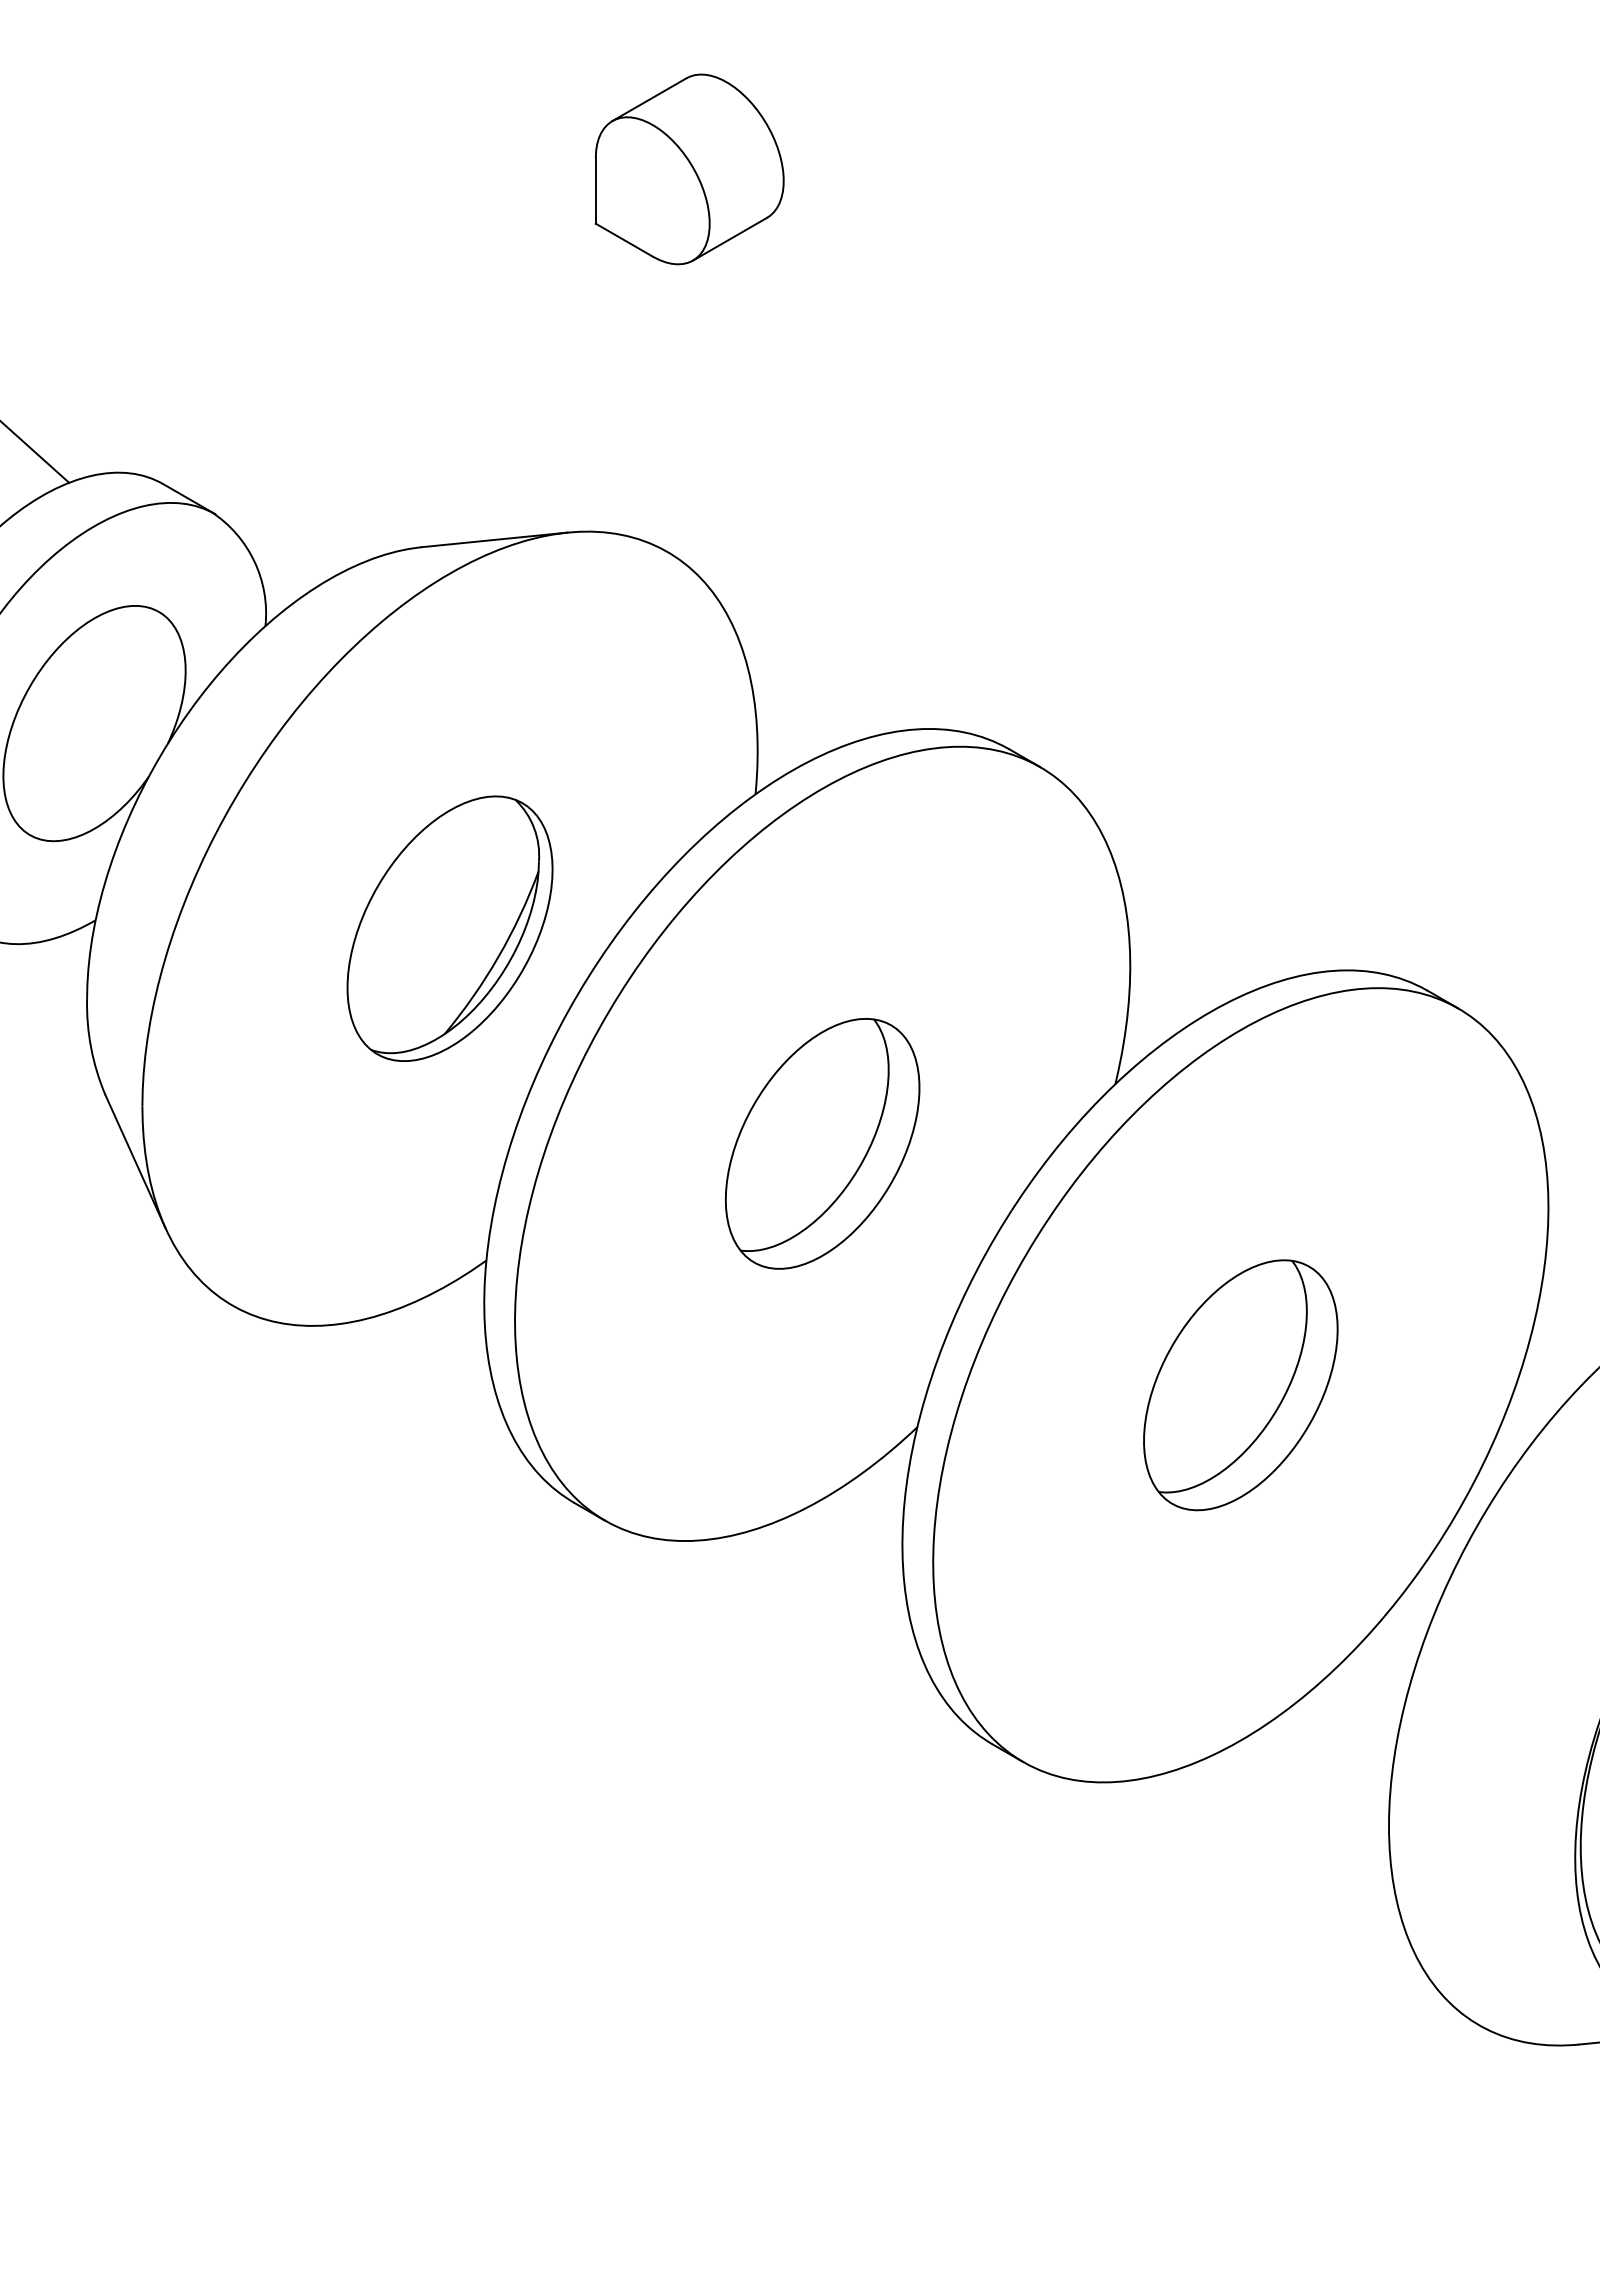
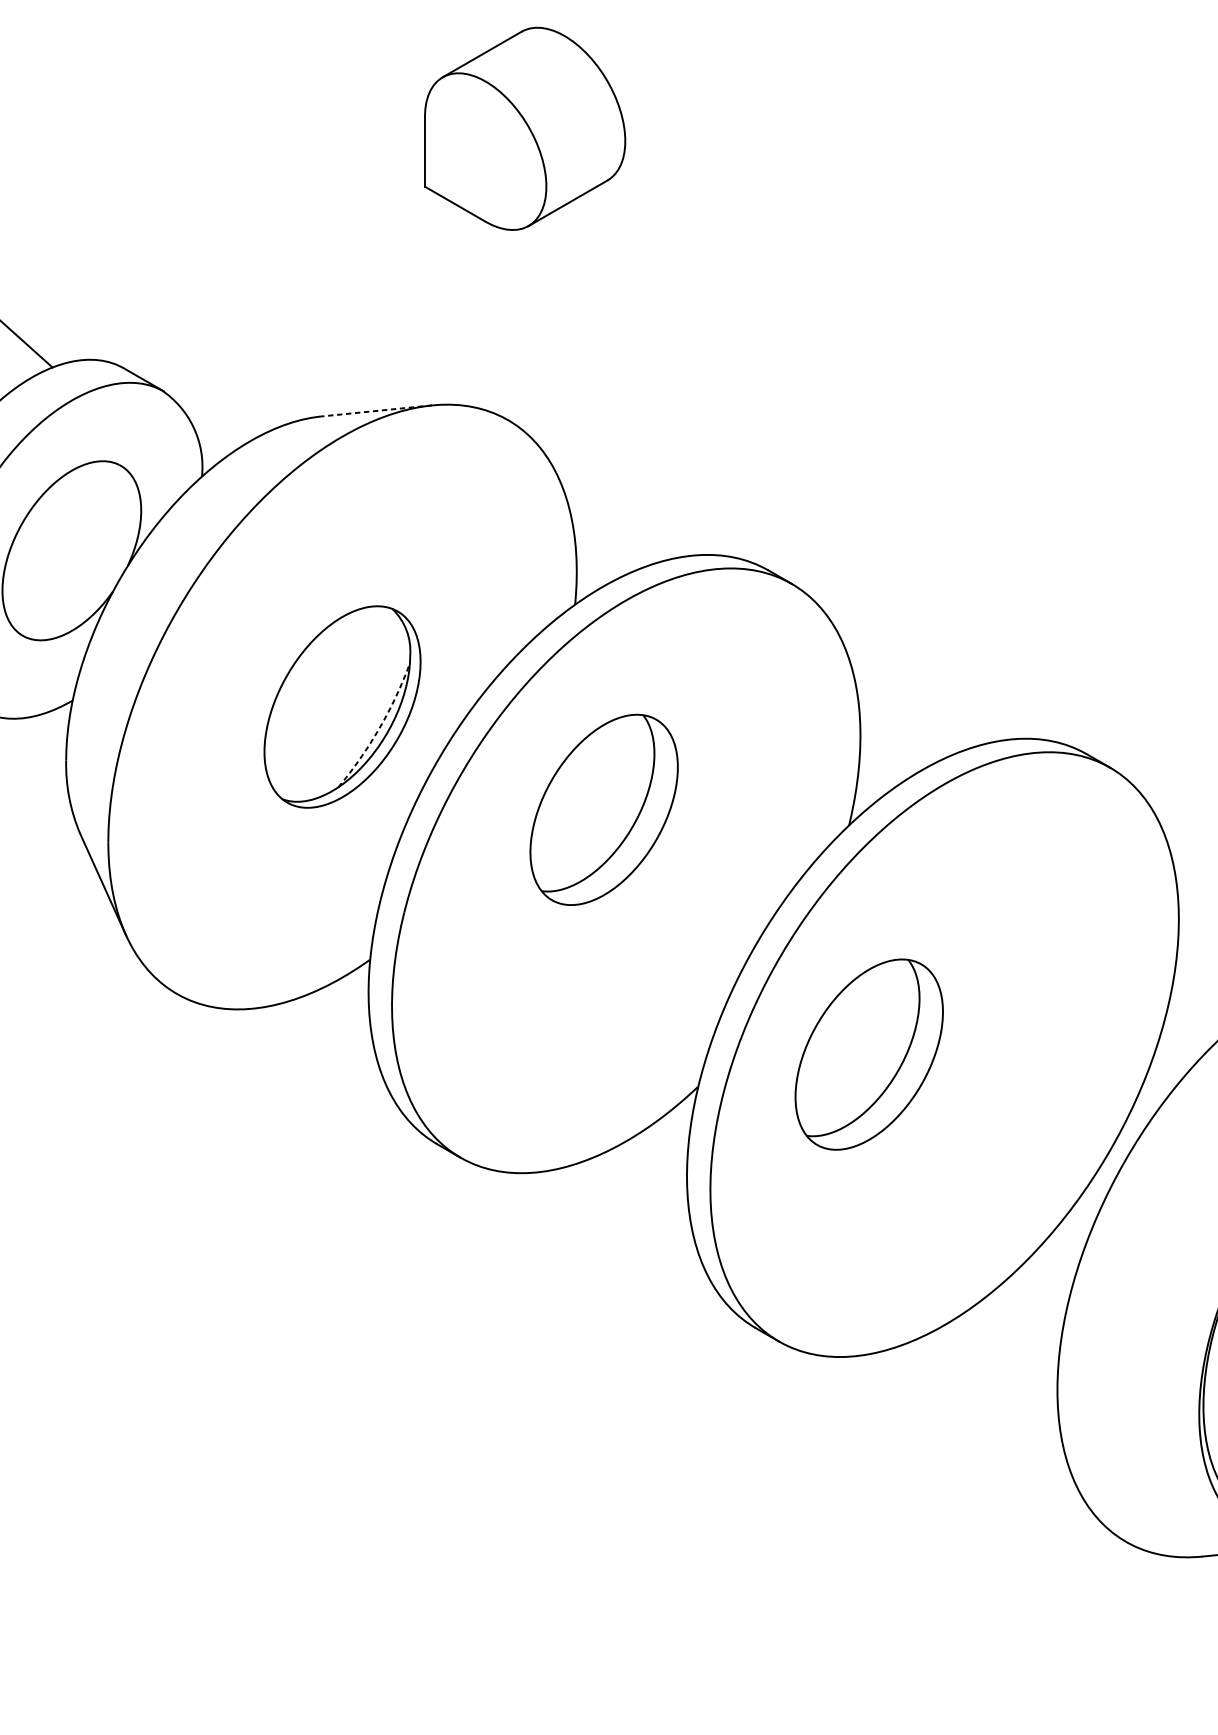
part: (689, 169) -> (524, 128), size x1.4
line: (494, 539) -> (376, 410), solid -> dashed
arc: (498, 956) -> (379, 728), solid -> dashed
part: (822, 1143) -> (604, 809), moved
part: (1240, 1385) -> (869, 1054), moved

